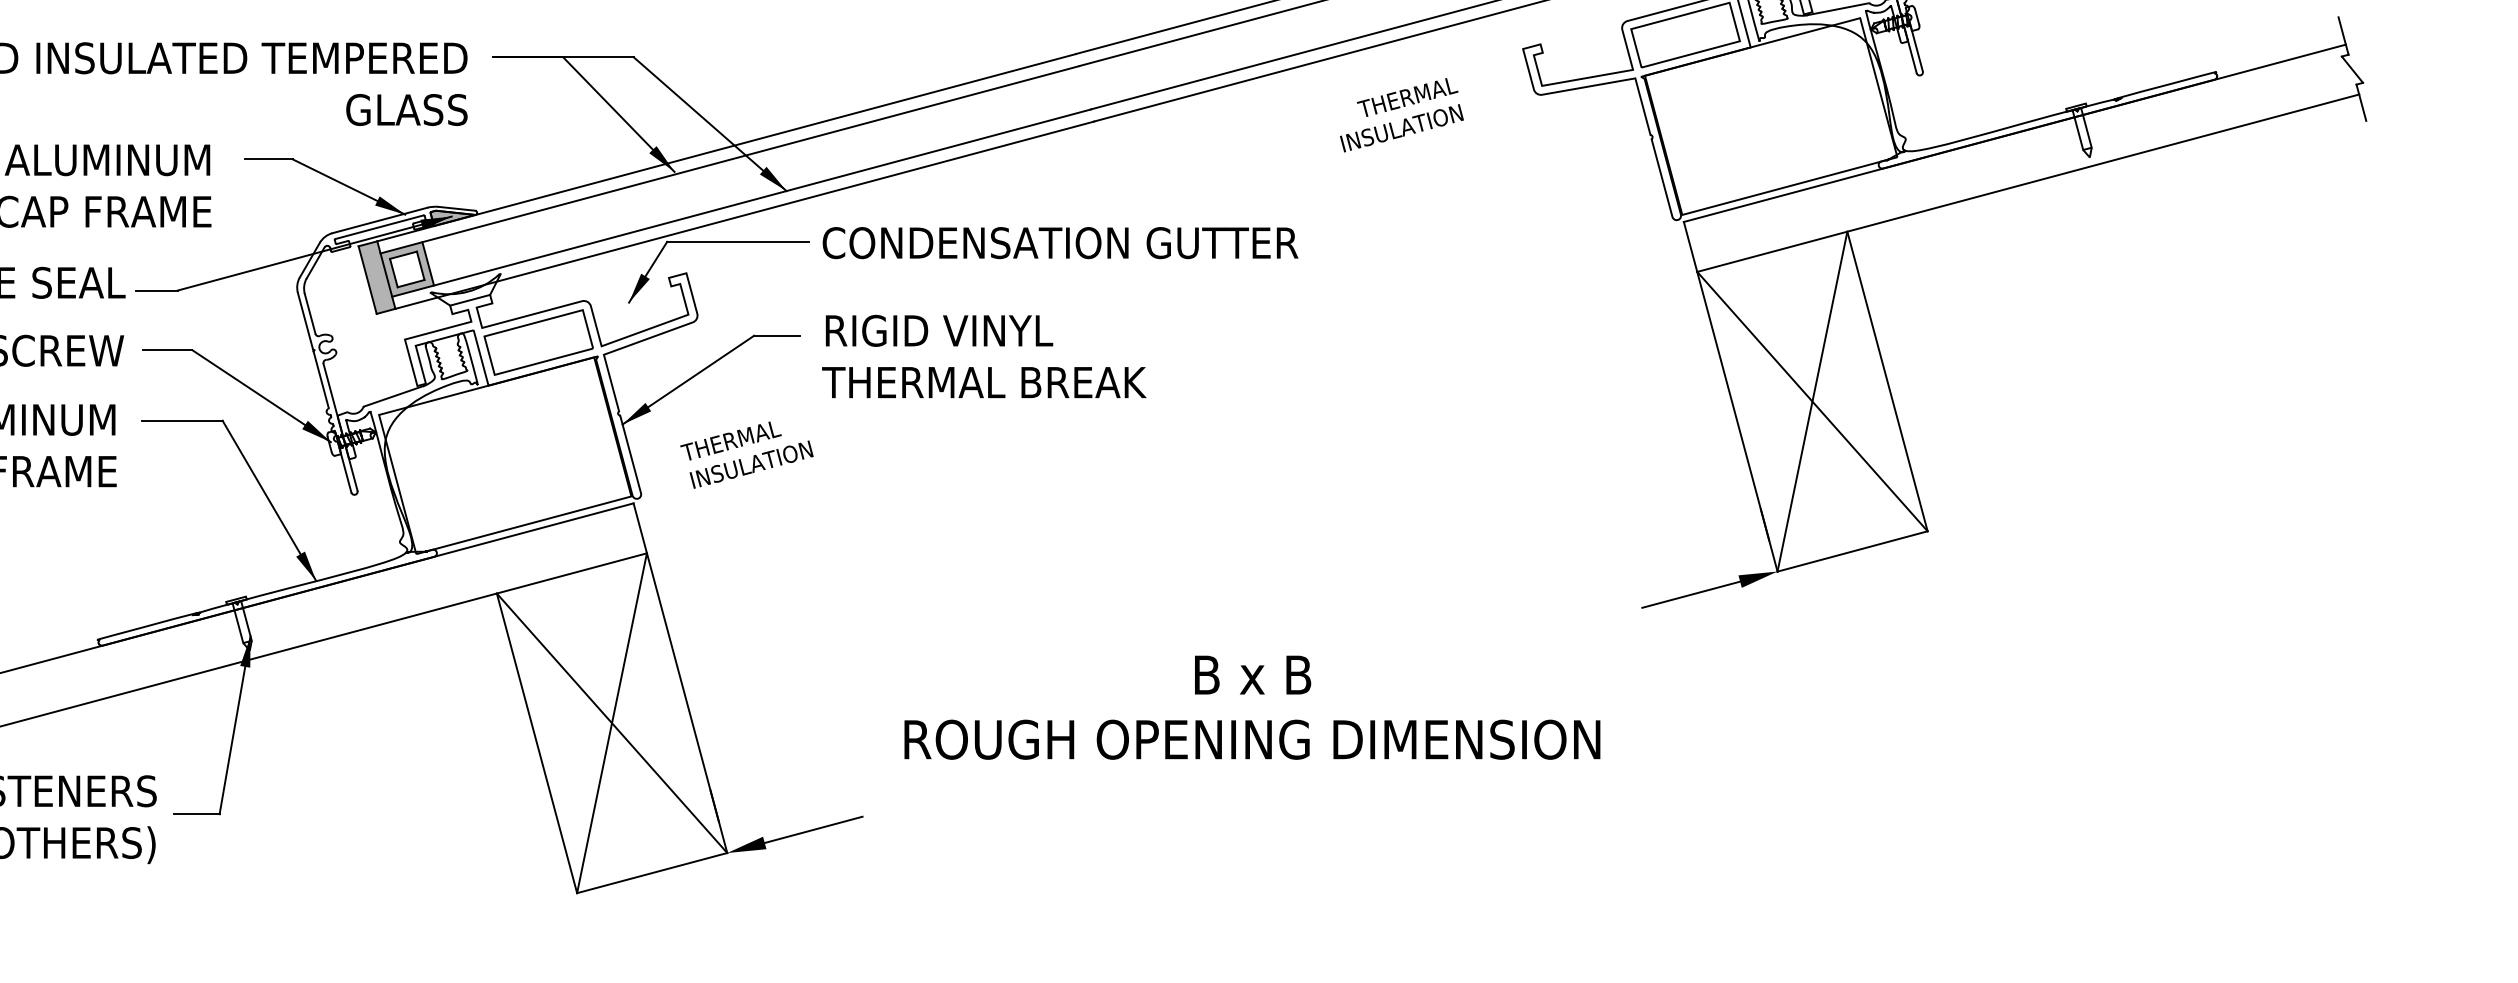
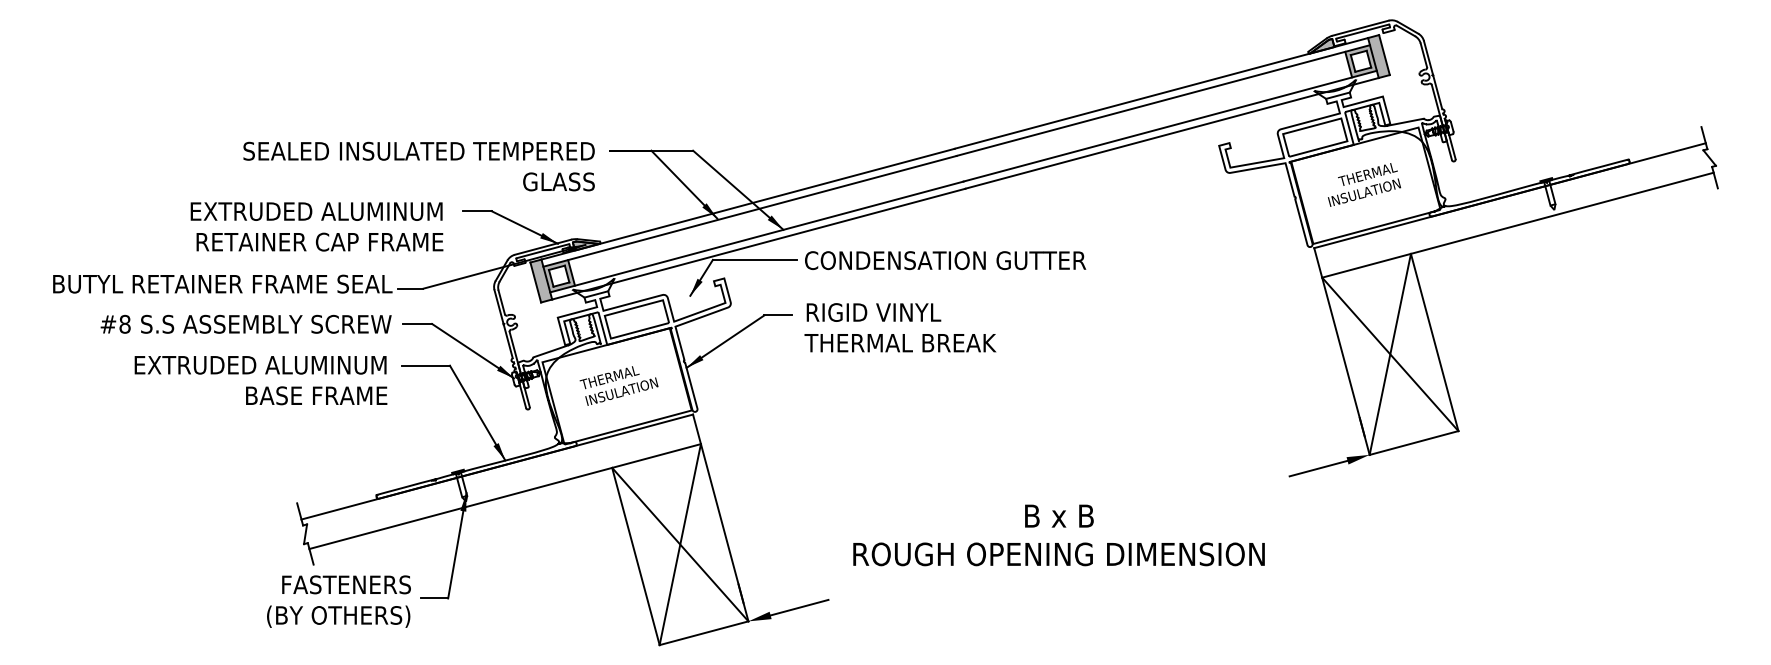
text: (1401, 114) -> (1364, 184), moved
text: (745, 454) -> (618, 385), moved

